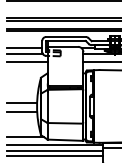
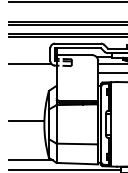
line: (24, 48) -> (29, 56), removed
line: (26, 62) -> (32, 73), removed
line: (21, 112) -> (26, 131), removed

